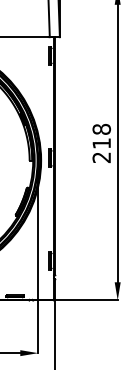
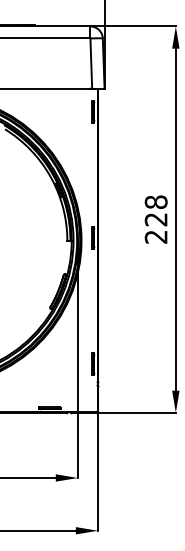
text: (101, 143) -> (155, 219), 218 -> 228

